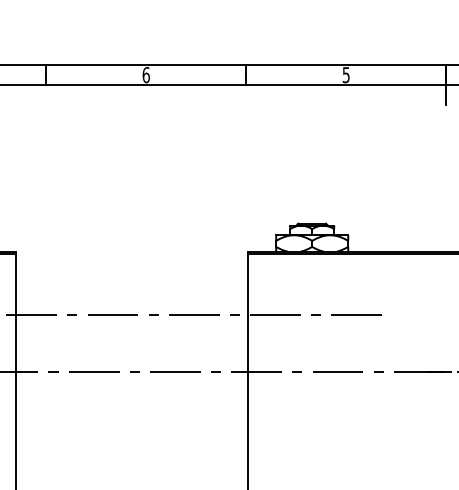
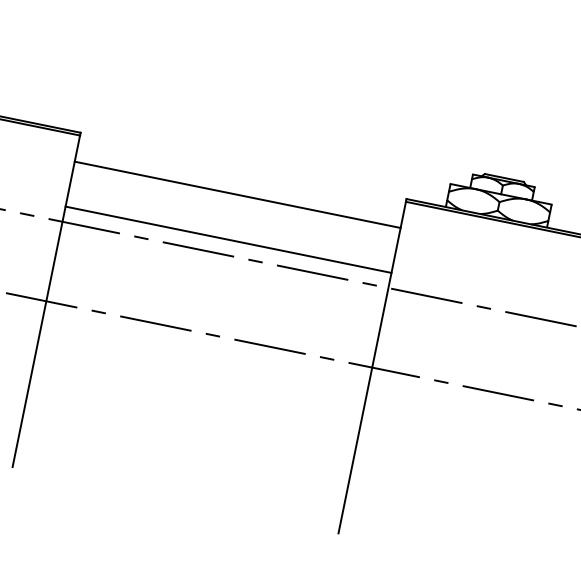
line: (132, 272) -> (238, 195), added
line: (132, 304) -> (228, 240), added

